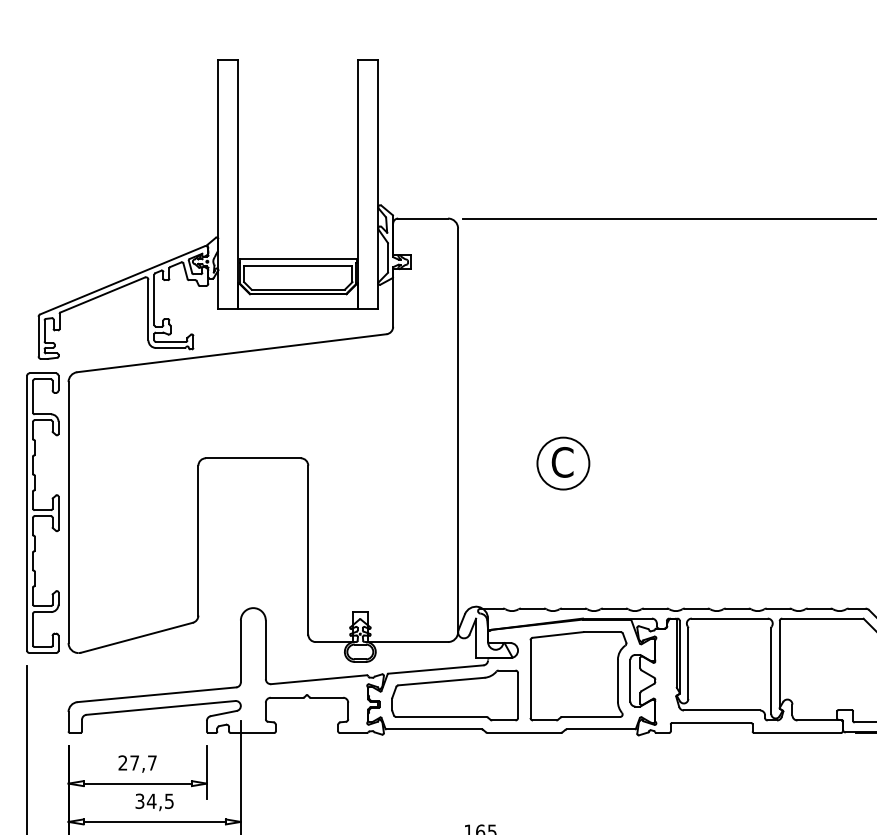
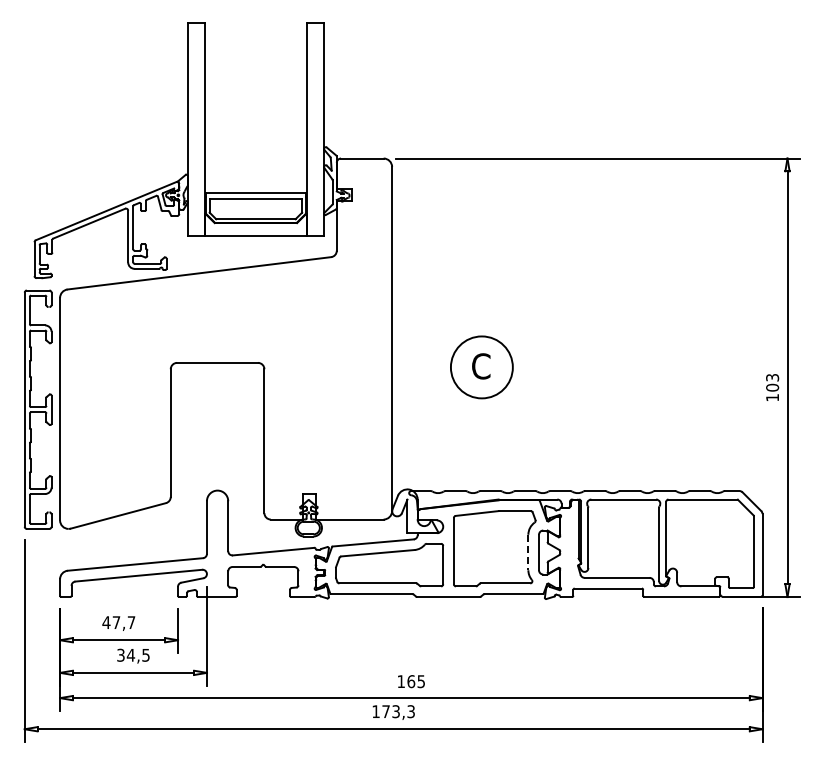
circle: (562, 463) -> (481, 367), size x1.4
line: (618, 680) -> (528, 552), solid -> dashed
text: (123, 762) -> (106, 622), 27,7 -> 47,7

